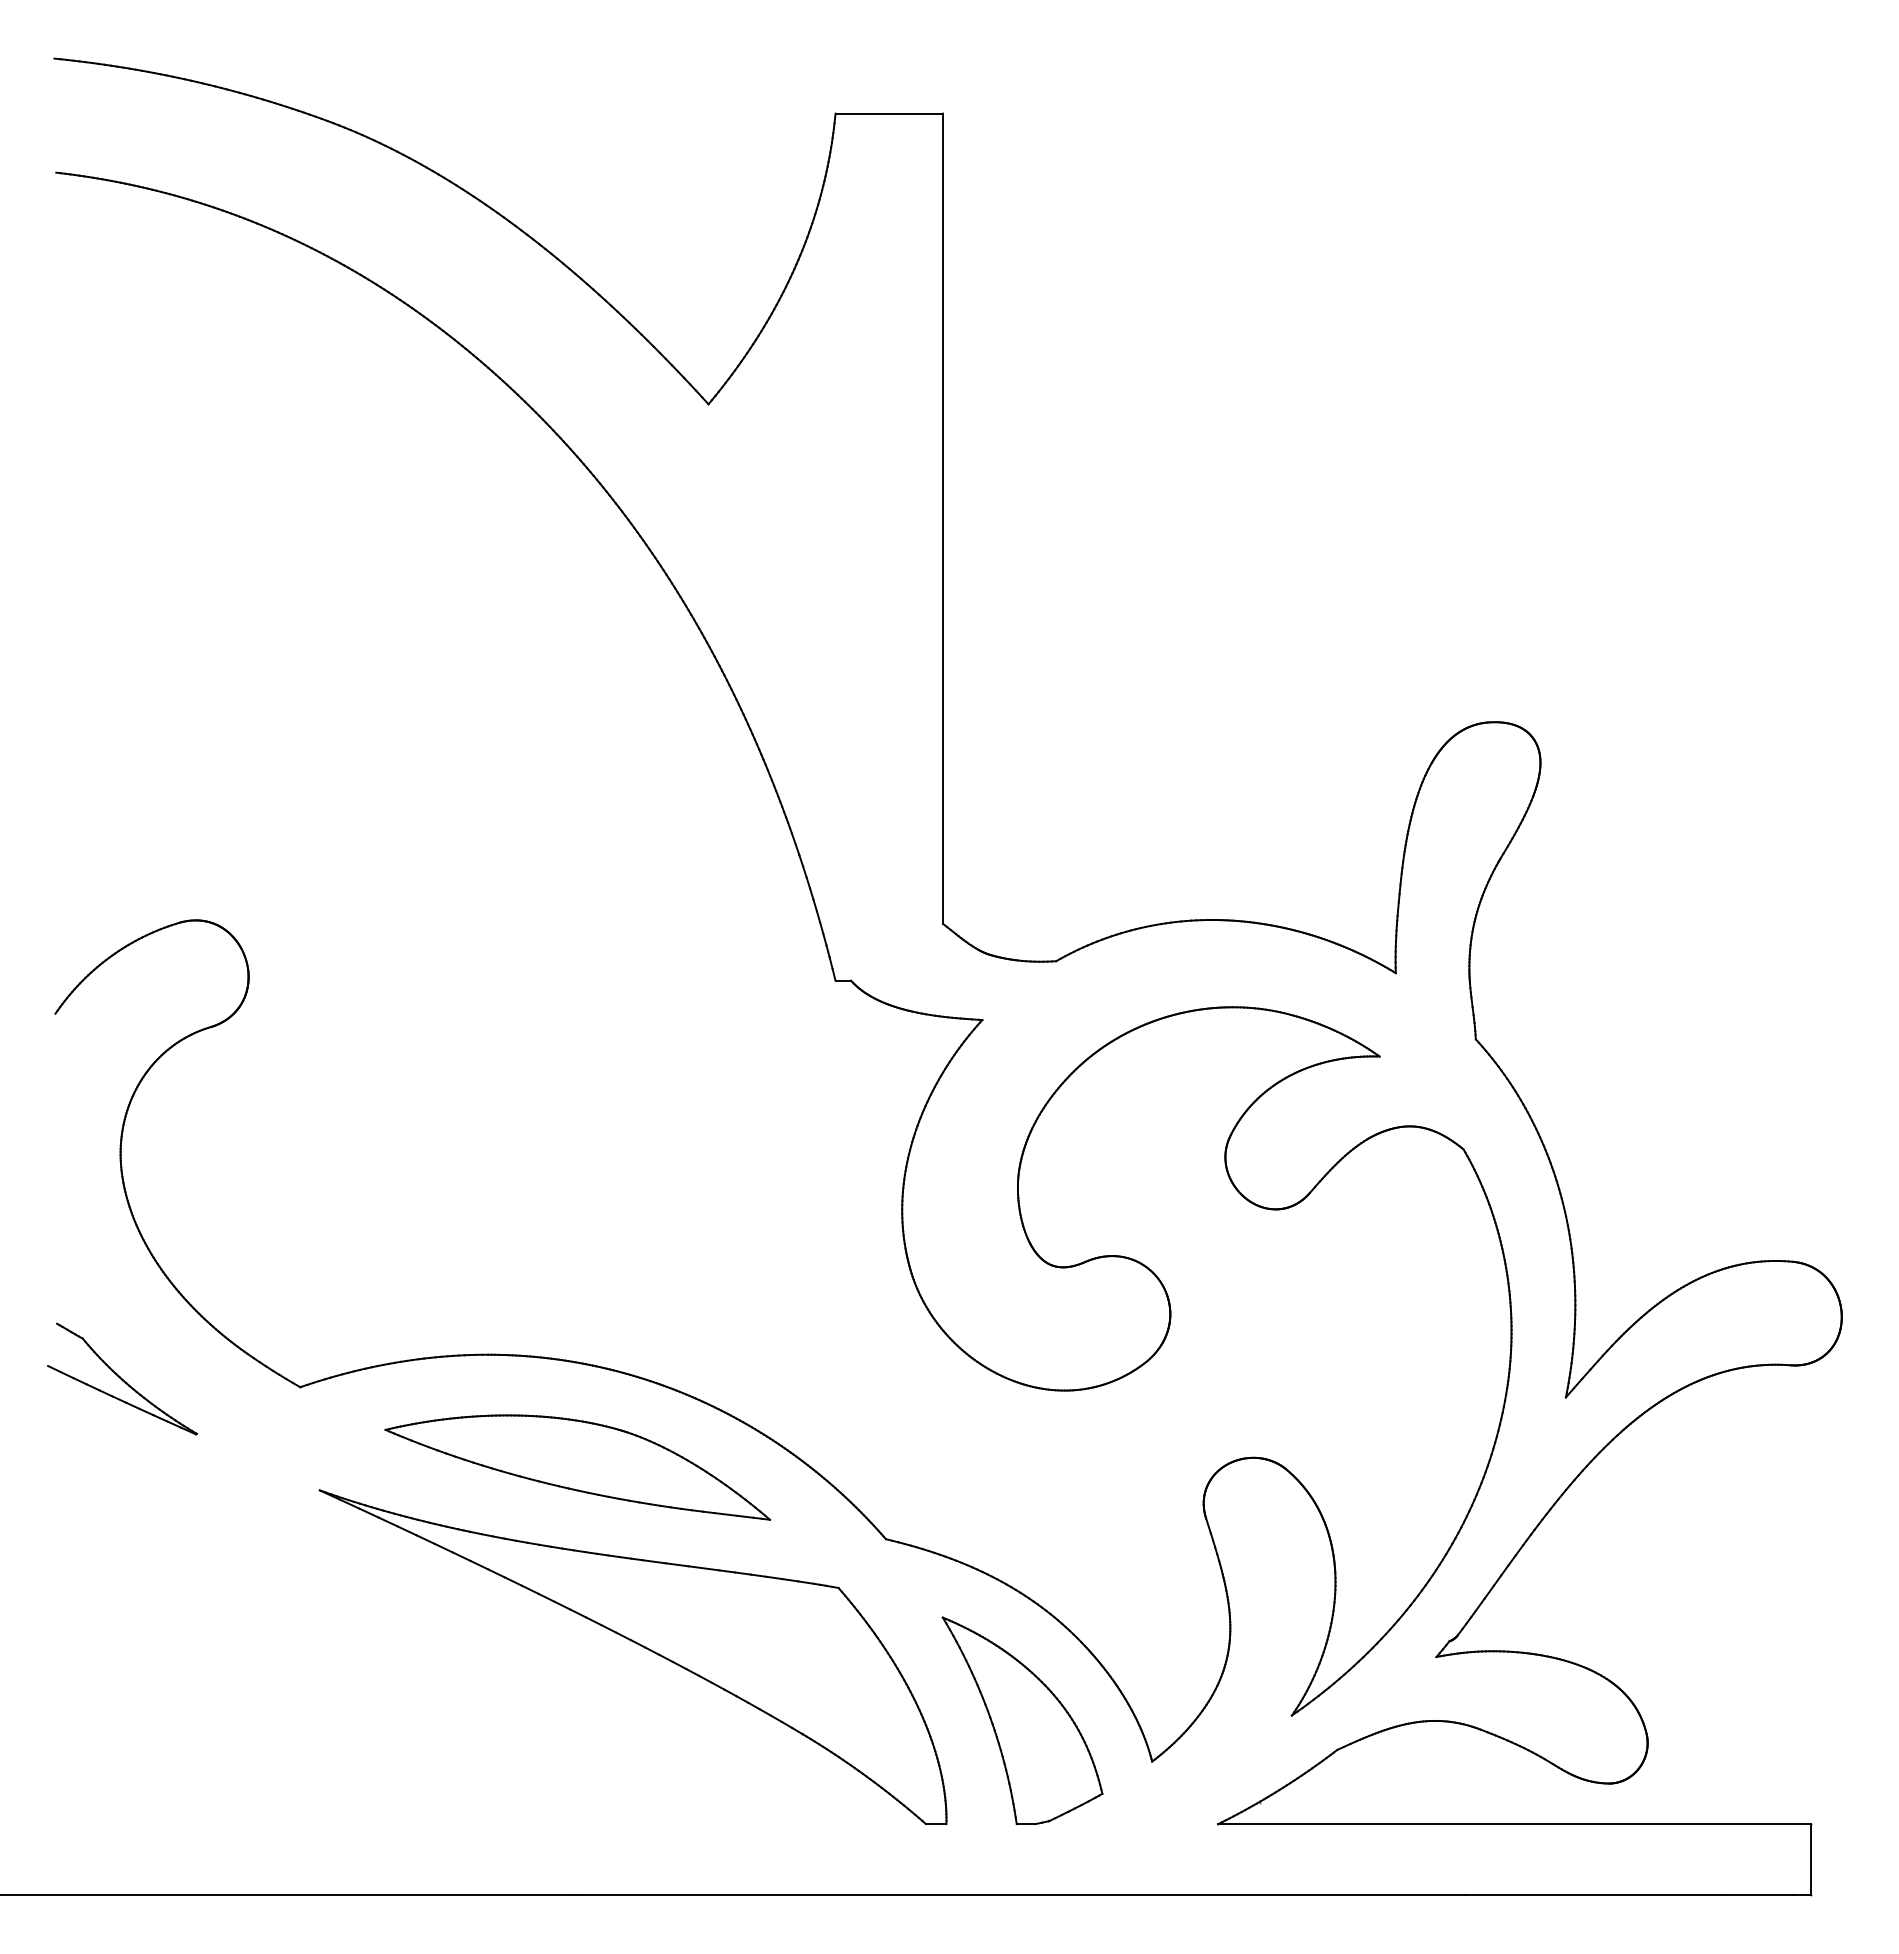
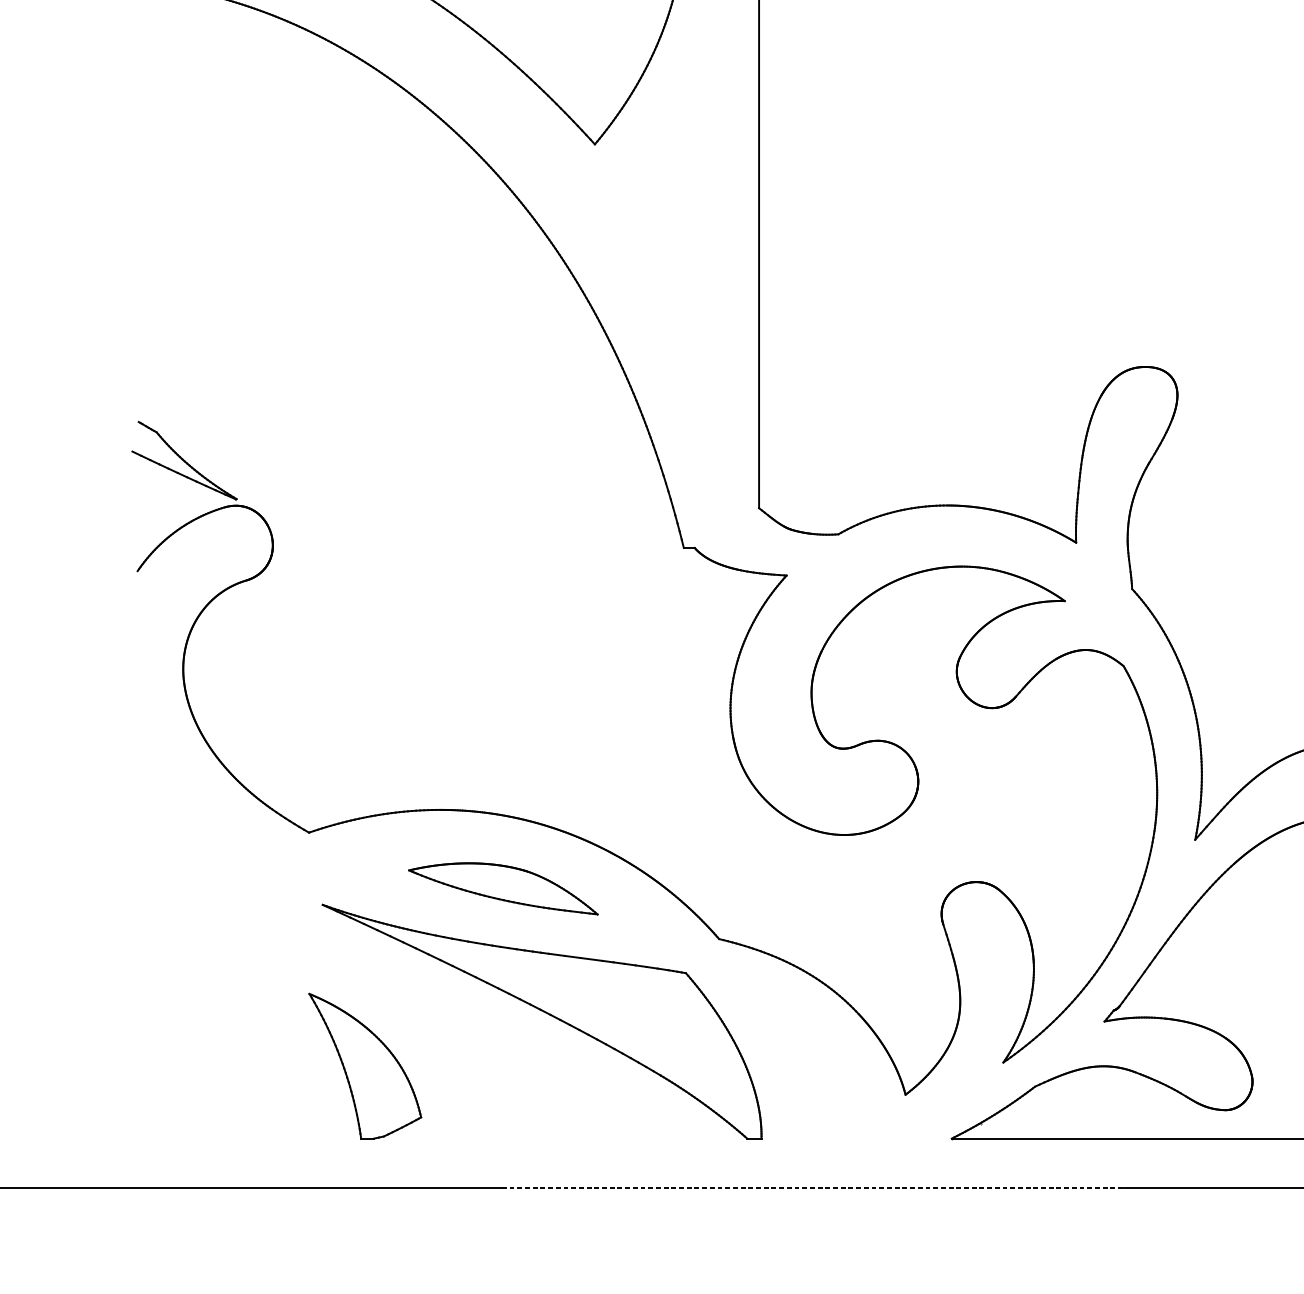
part: (122, 1378) -> (184, 460), moved
part: (577, 1467) -> (503, 888), size x0.7
part: (1022, 1720) -> (365, 1066), moved
line: (1020, 1895) -> (813, 1188), solid -> dashed

